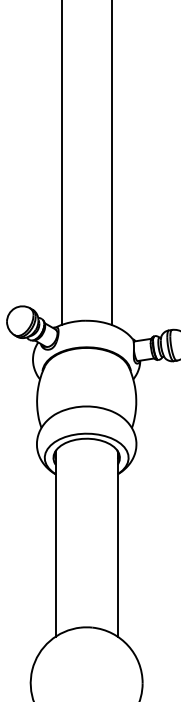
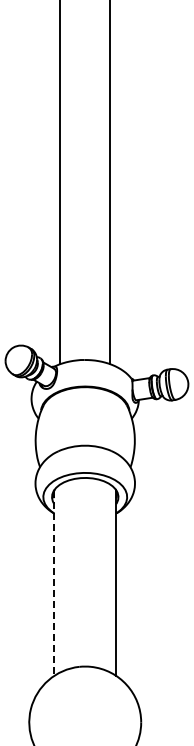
line: (55, 544) -> (54, 583), solid -> dashed

